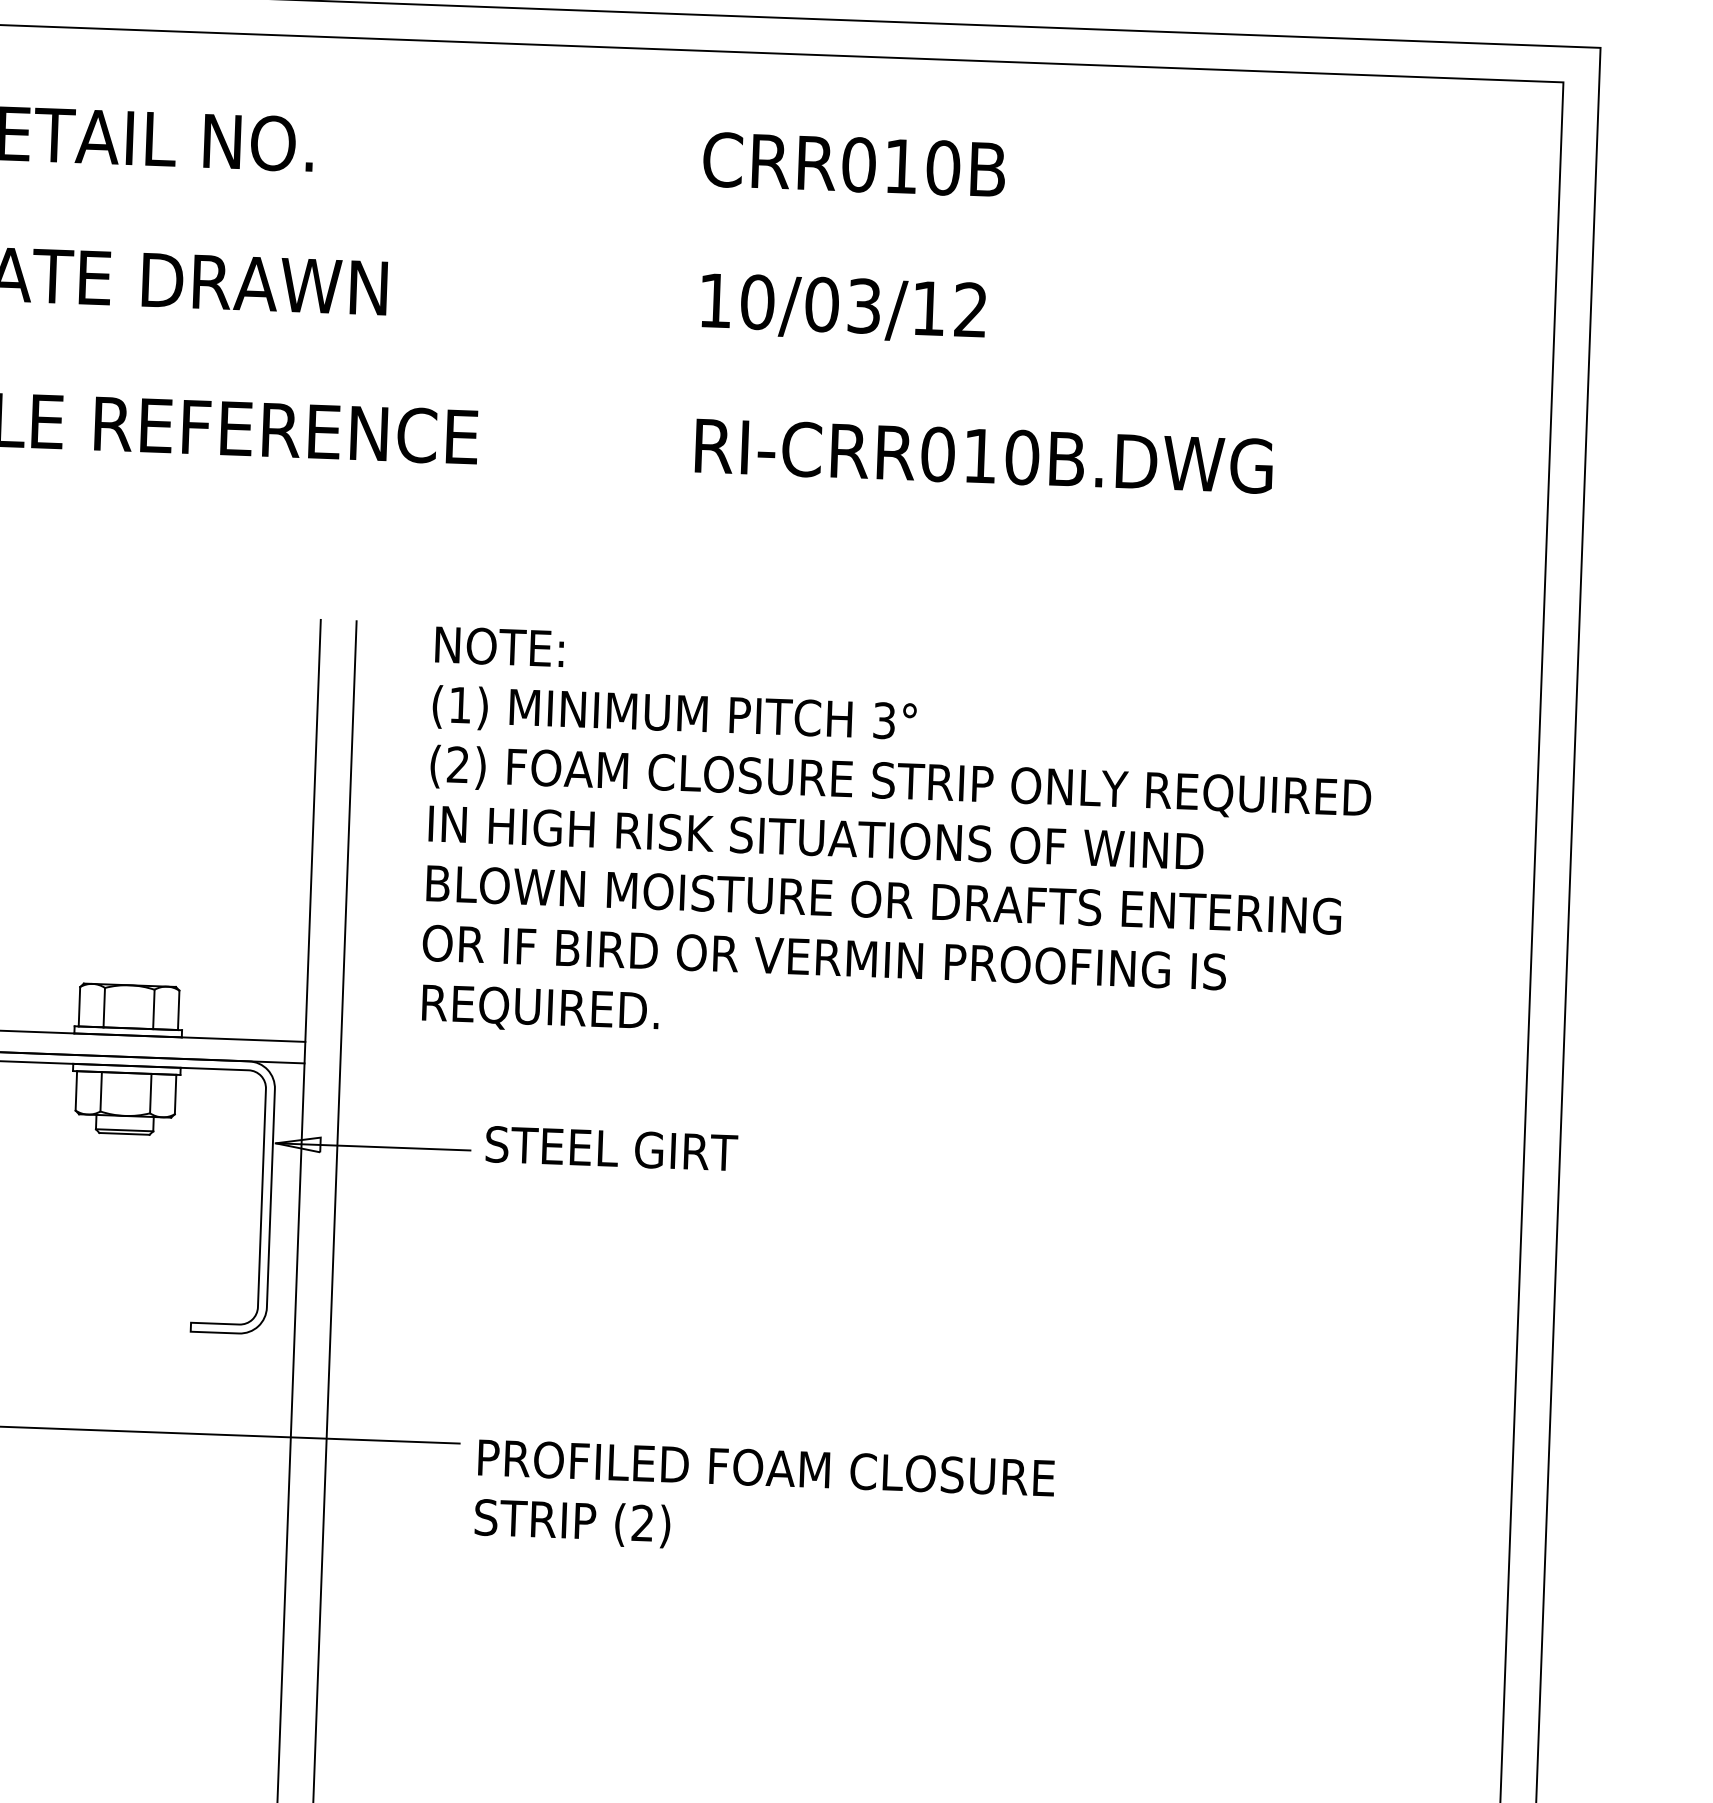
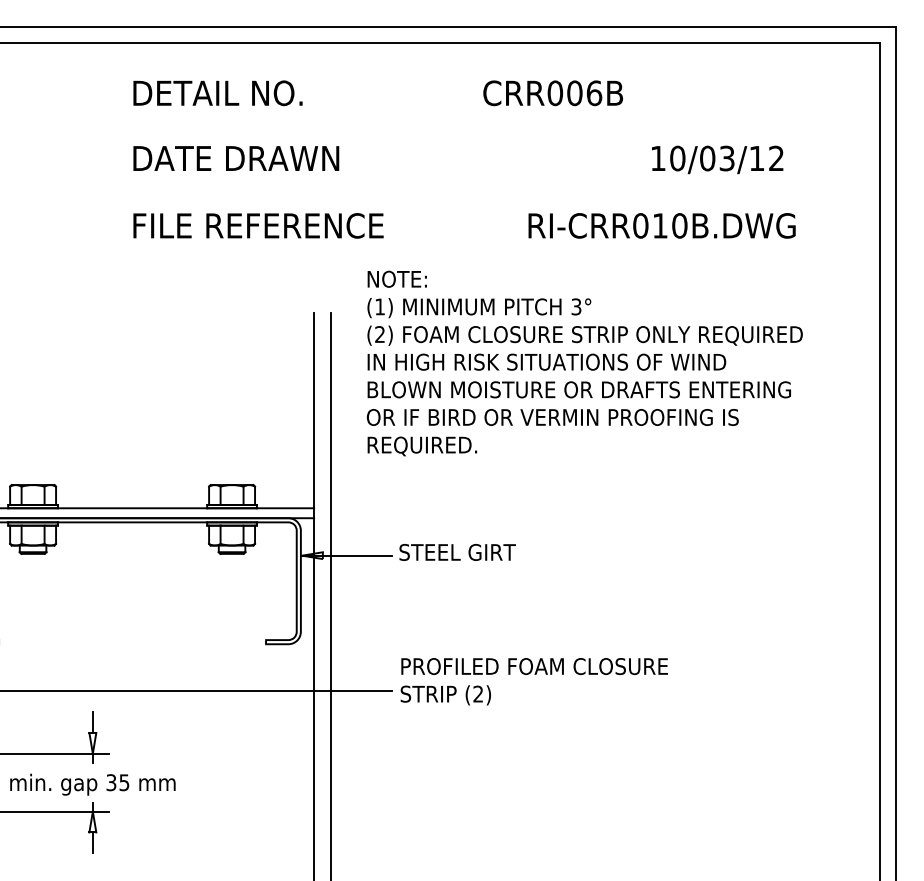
text: (921, 167) -> (584, 93), CRR010B -> CRR006B
text: (843, 307) -> (717, 159), moved
text: (982, 455) -> (661, 225), moved
text: (897, 843) -> (584, 363), moved
text: (762, 1500) -> (533, 681), moved

